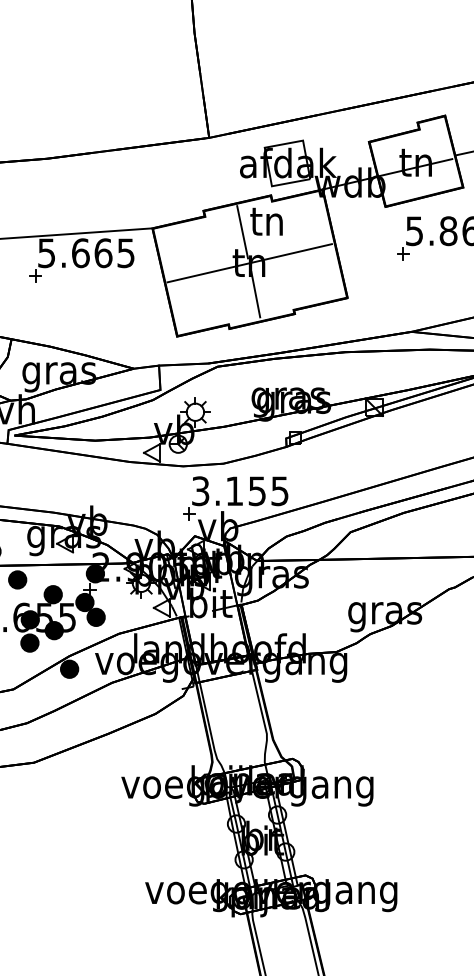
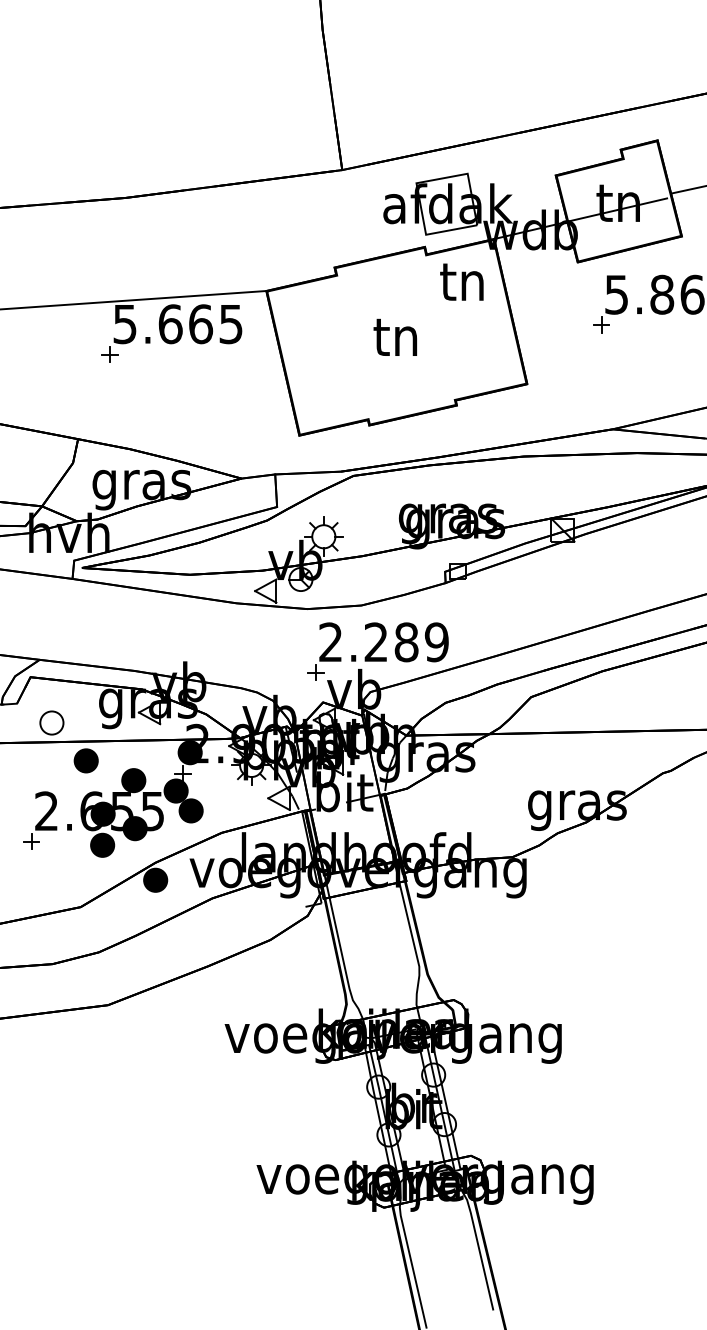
text: (266, 221) -> (461, 281), moved
line: (242, 232) -> (386, 296), removed
line: (249, 263) -> (396, 337), removed
line: (255, 294) -> (404, 379), removed
text: (240, 491) -> (383, 642), 3.155 -> 2.289

